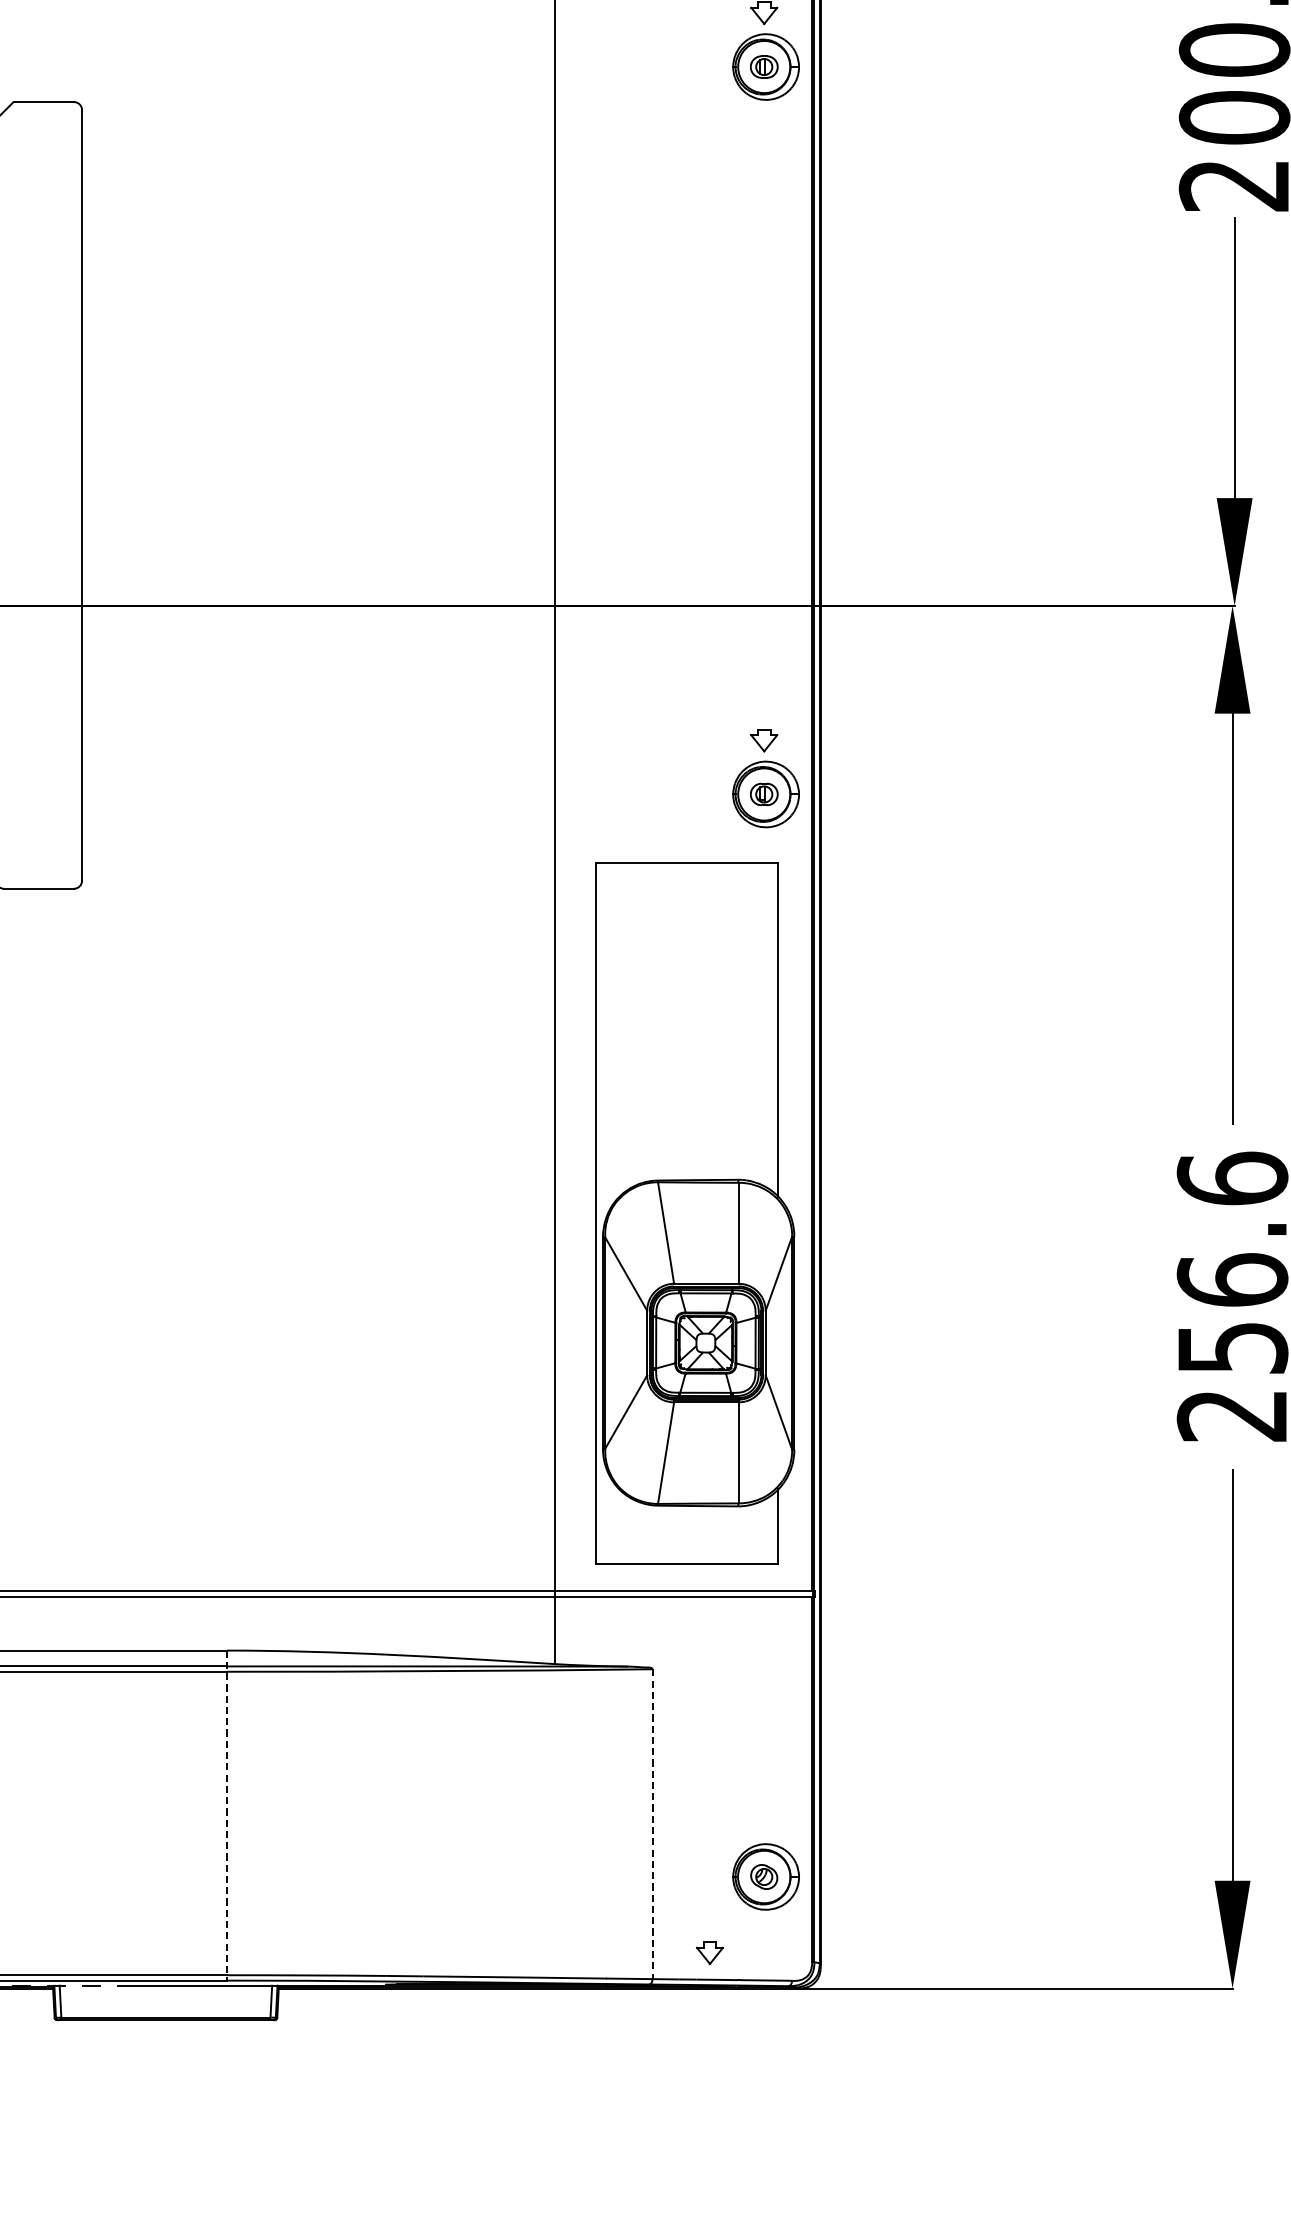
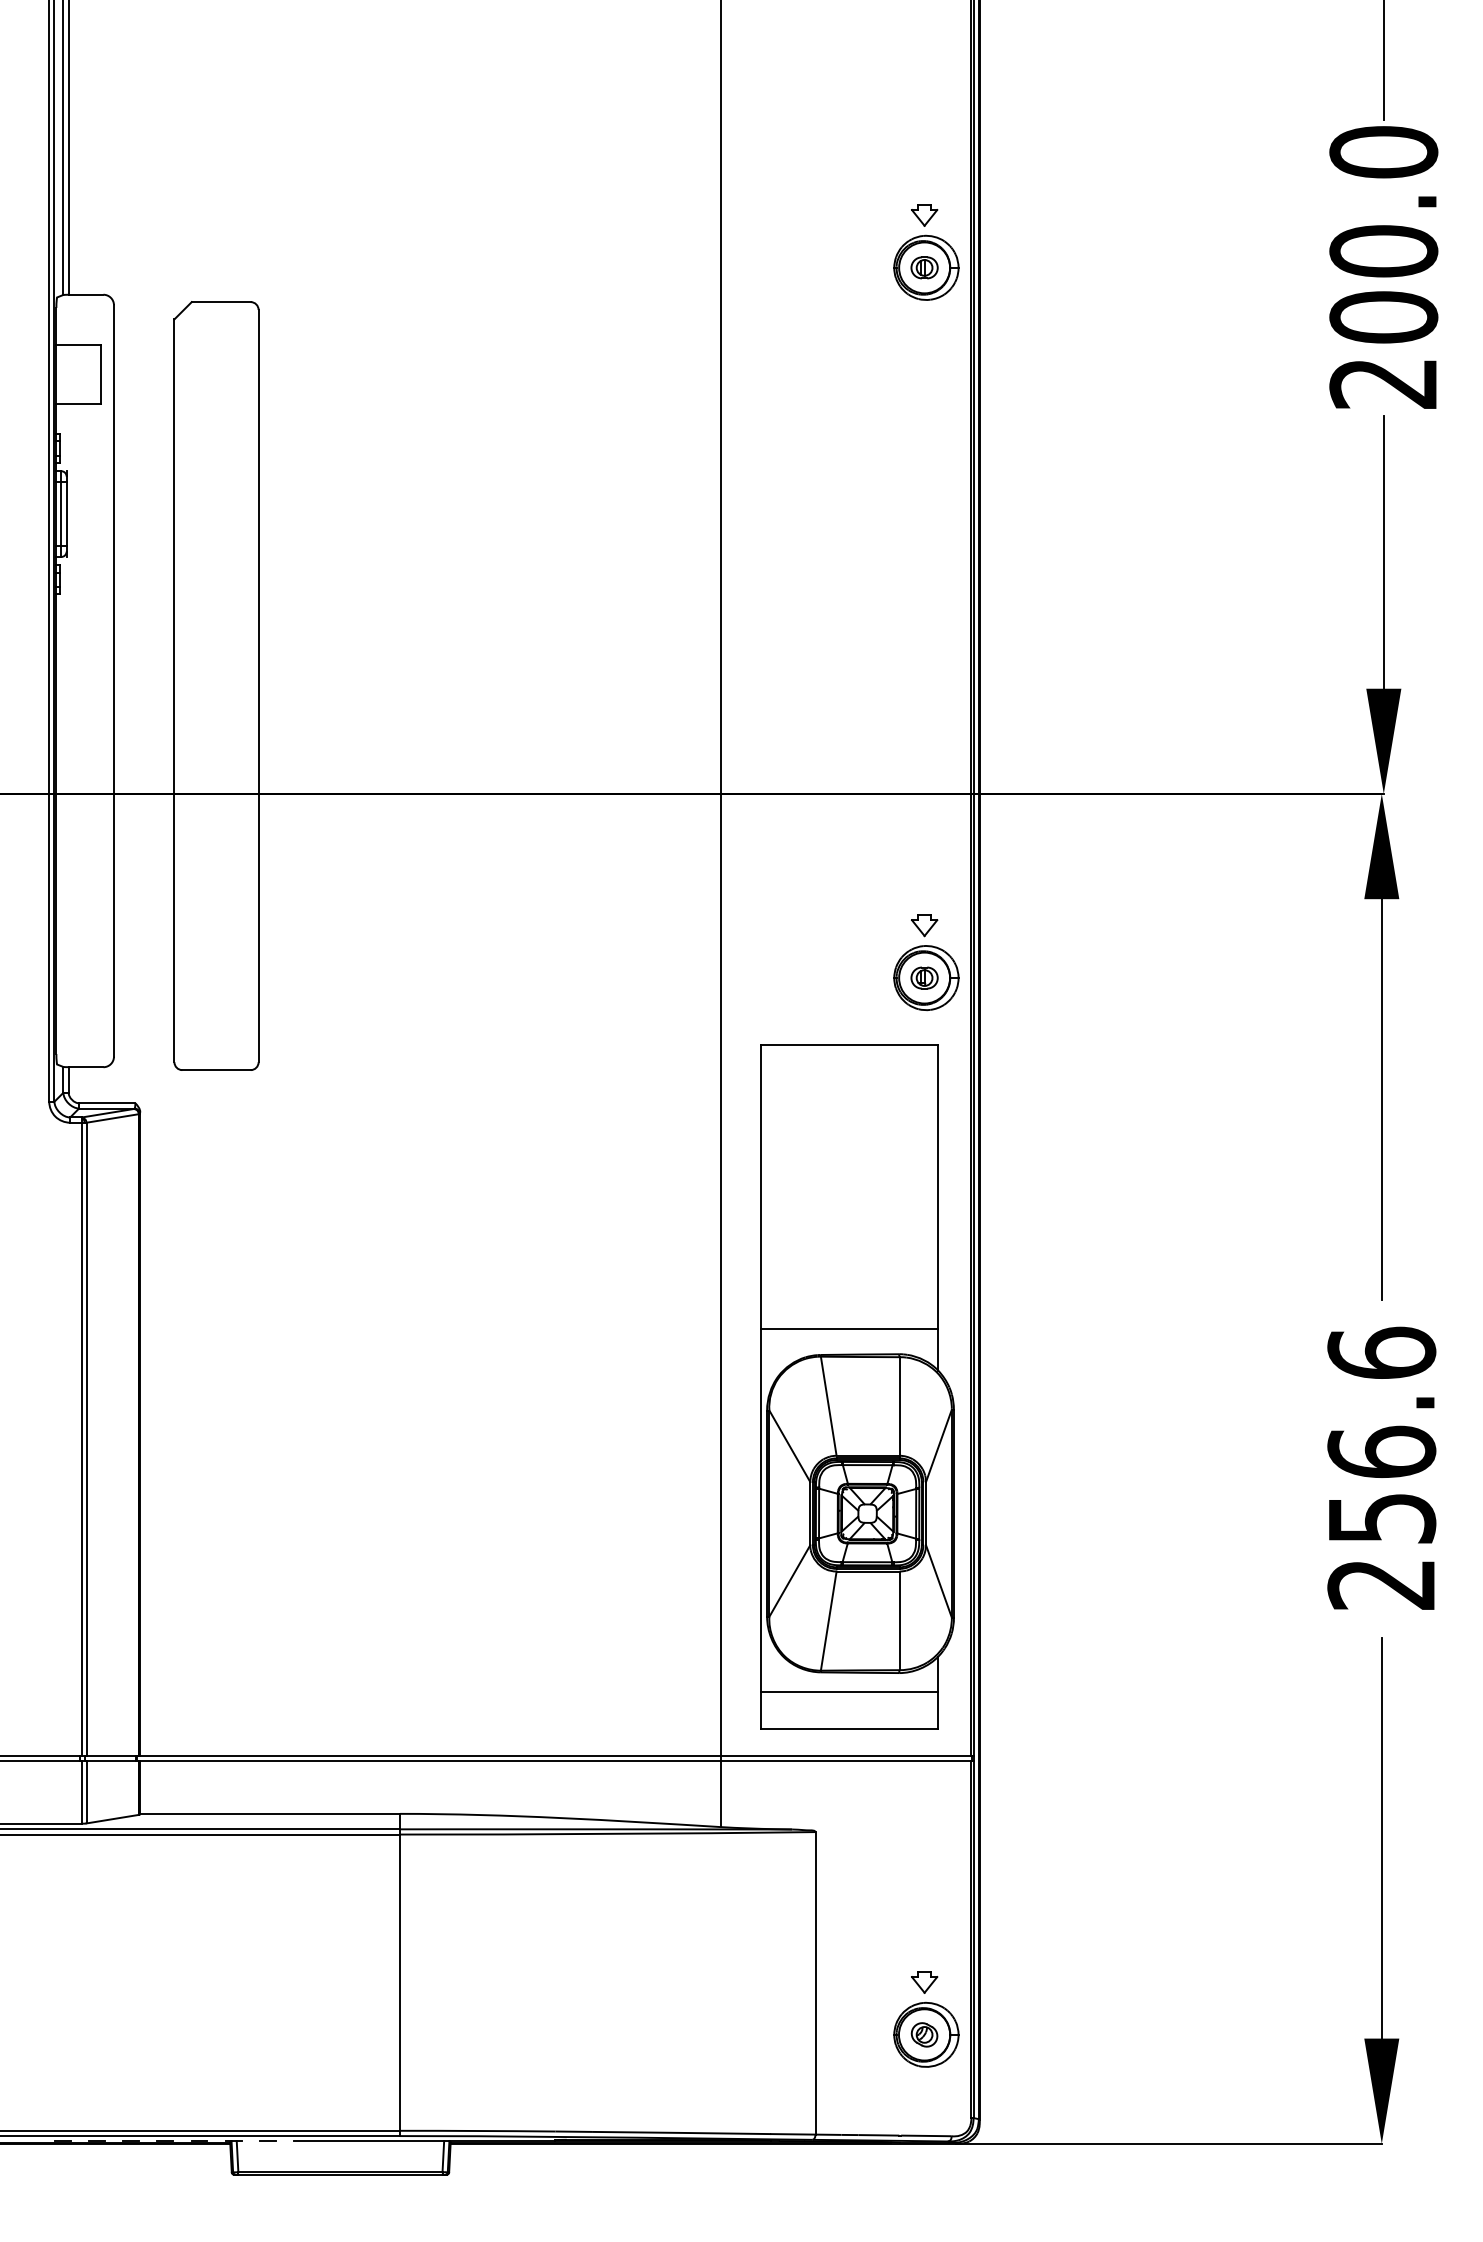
line: (687, 1153) -> (849, 1328), added
line: (687, 1526) -> (849, 1692), added
line: (227, 1816) -> (400, 1975), dashed -> solid
line: (652, 1824) -> (815, 1983), dashed -> solid
part: (709, 1953) -> (924, 1982), moved

